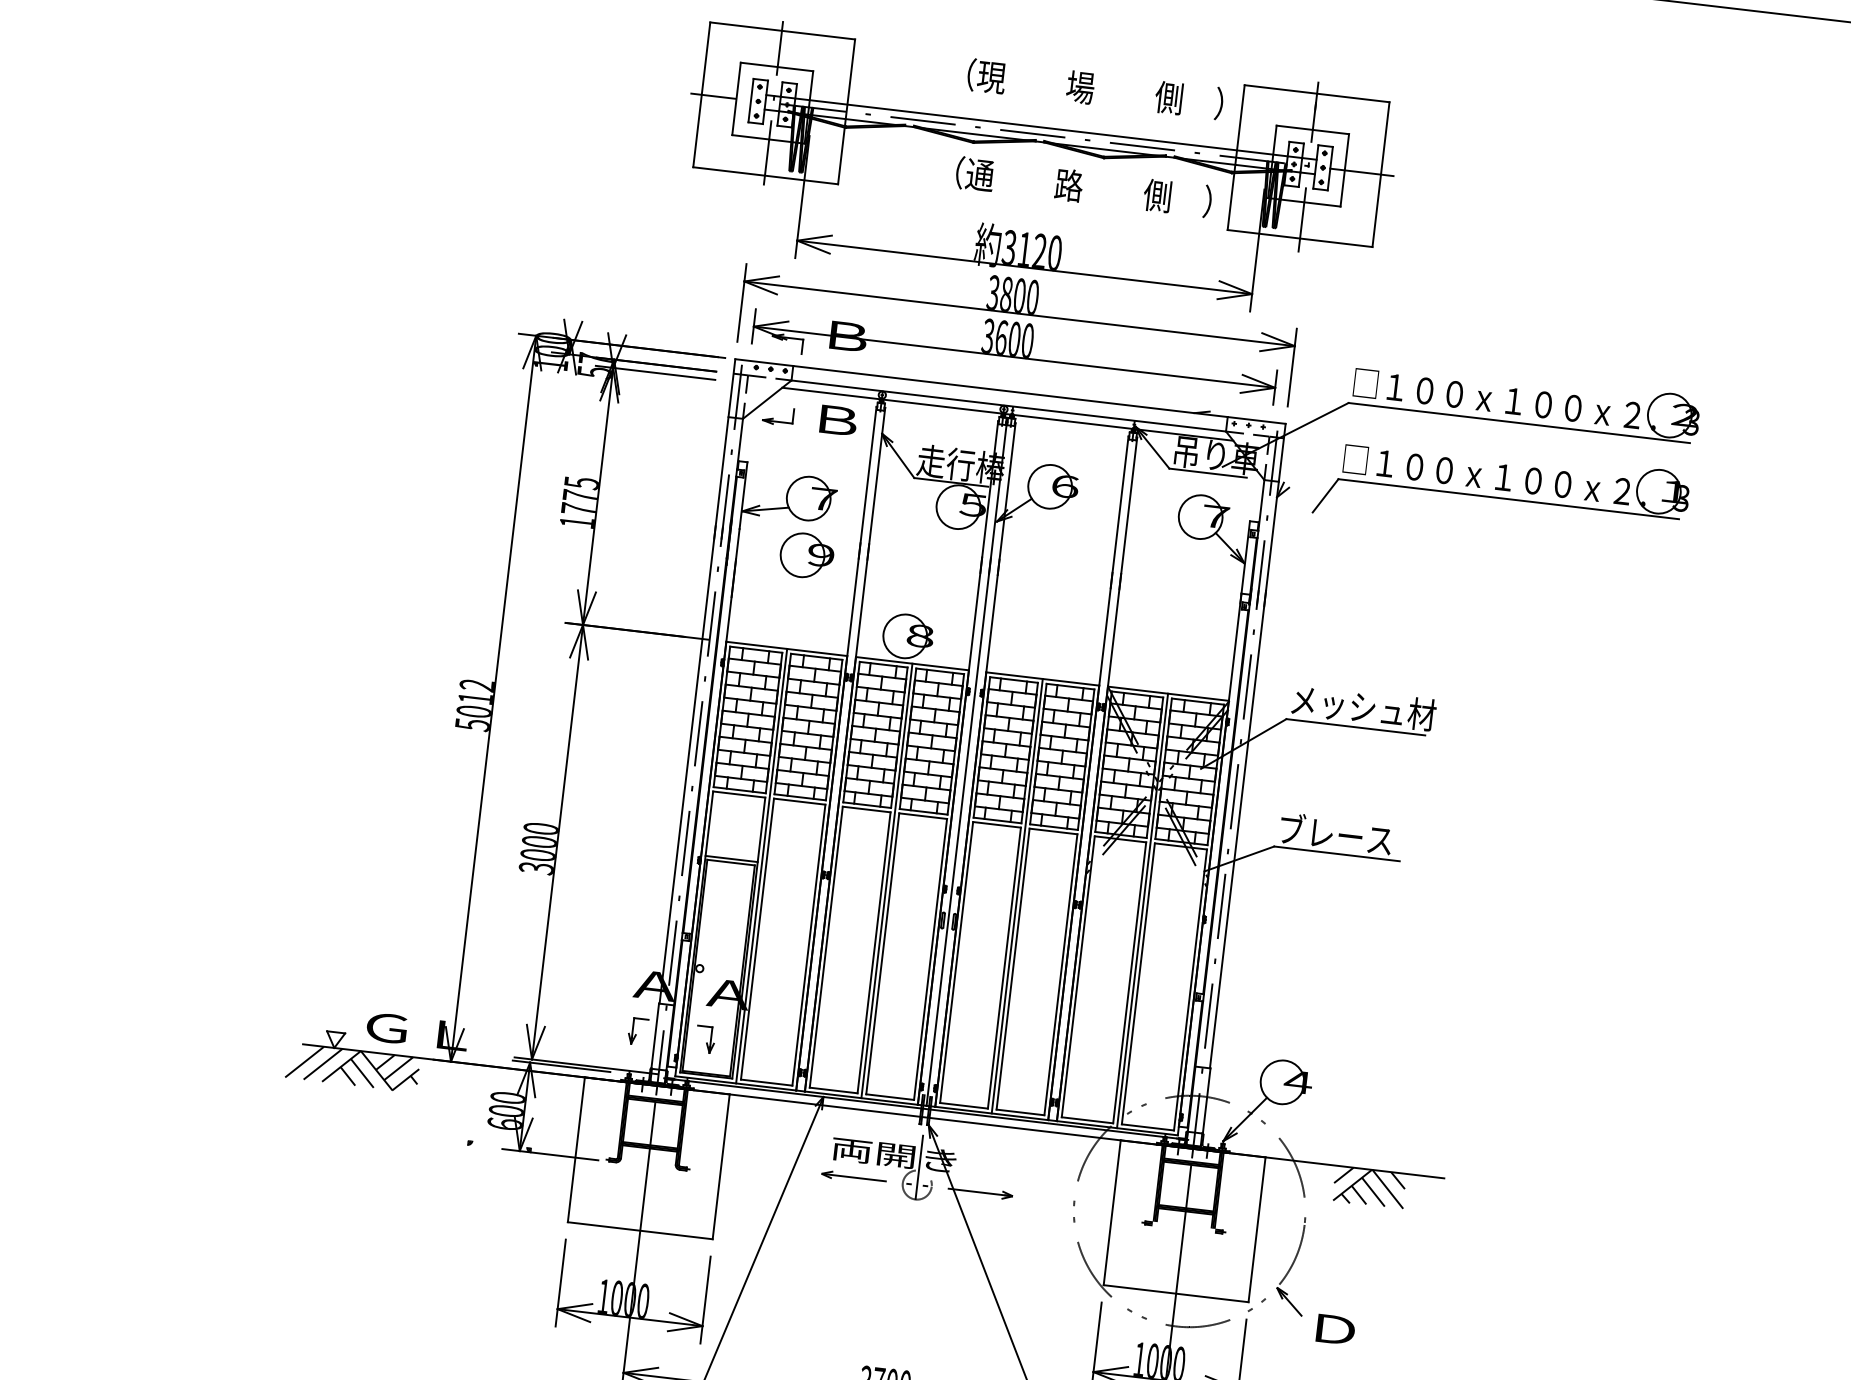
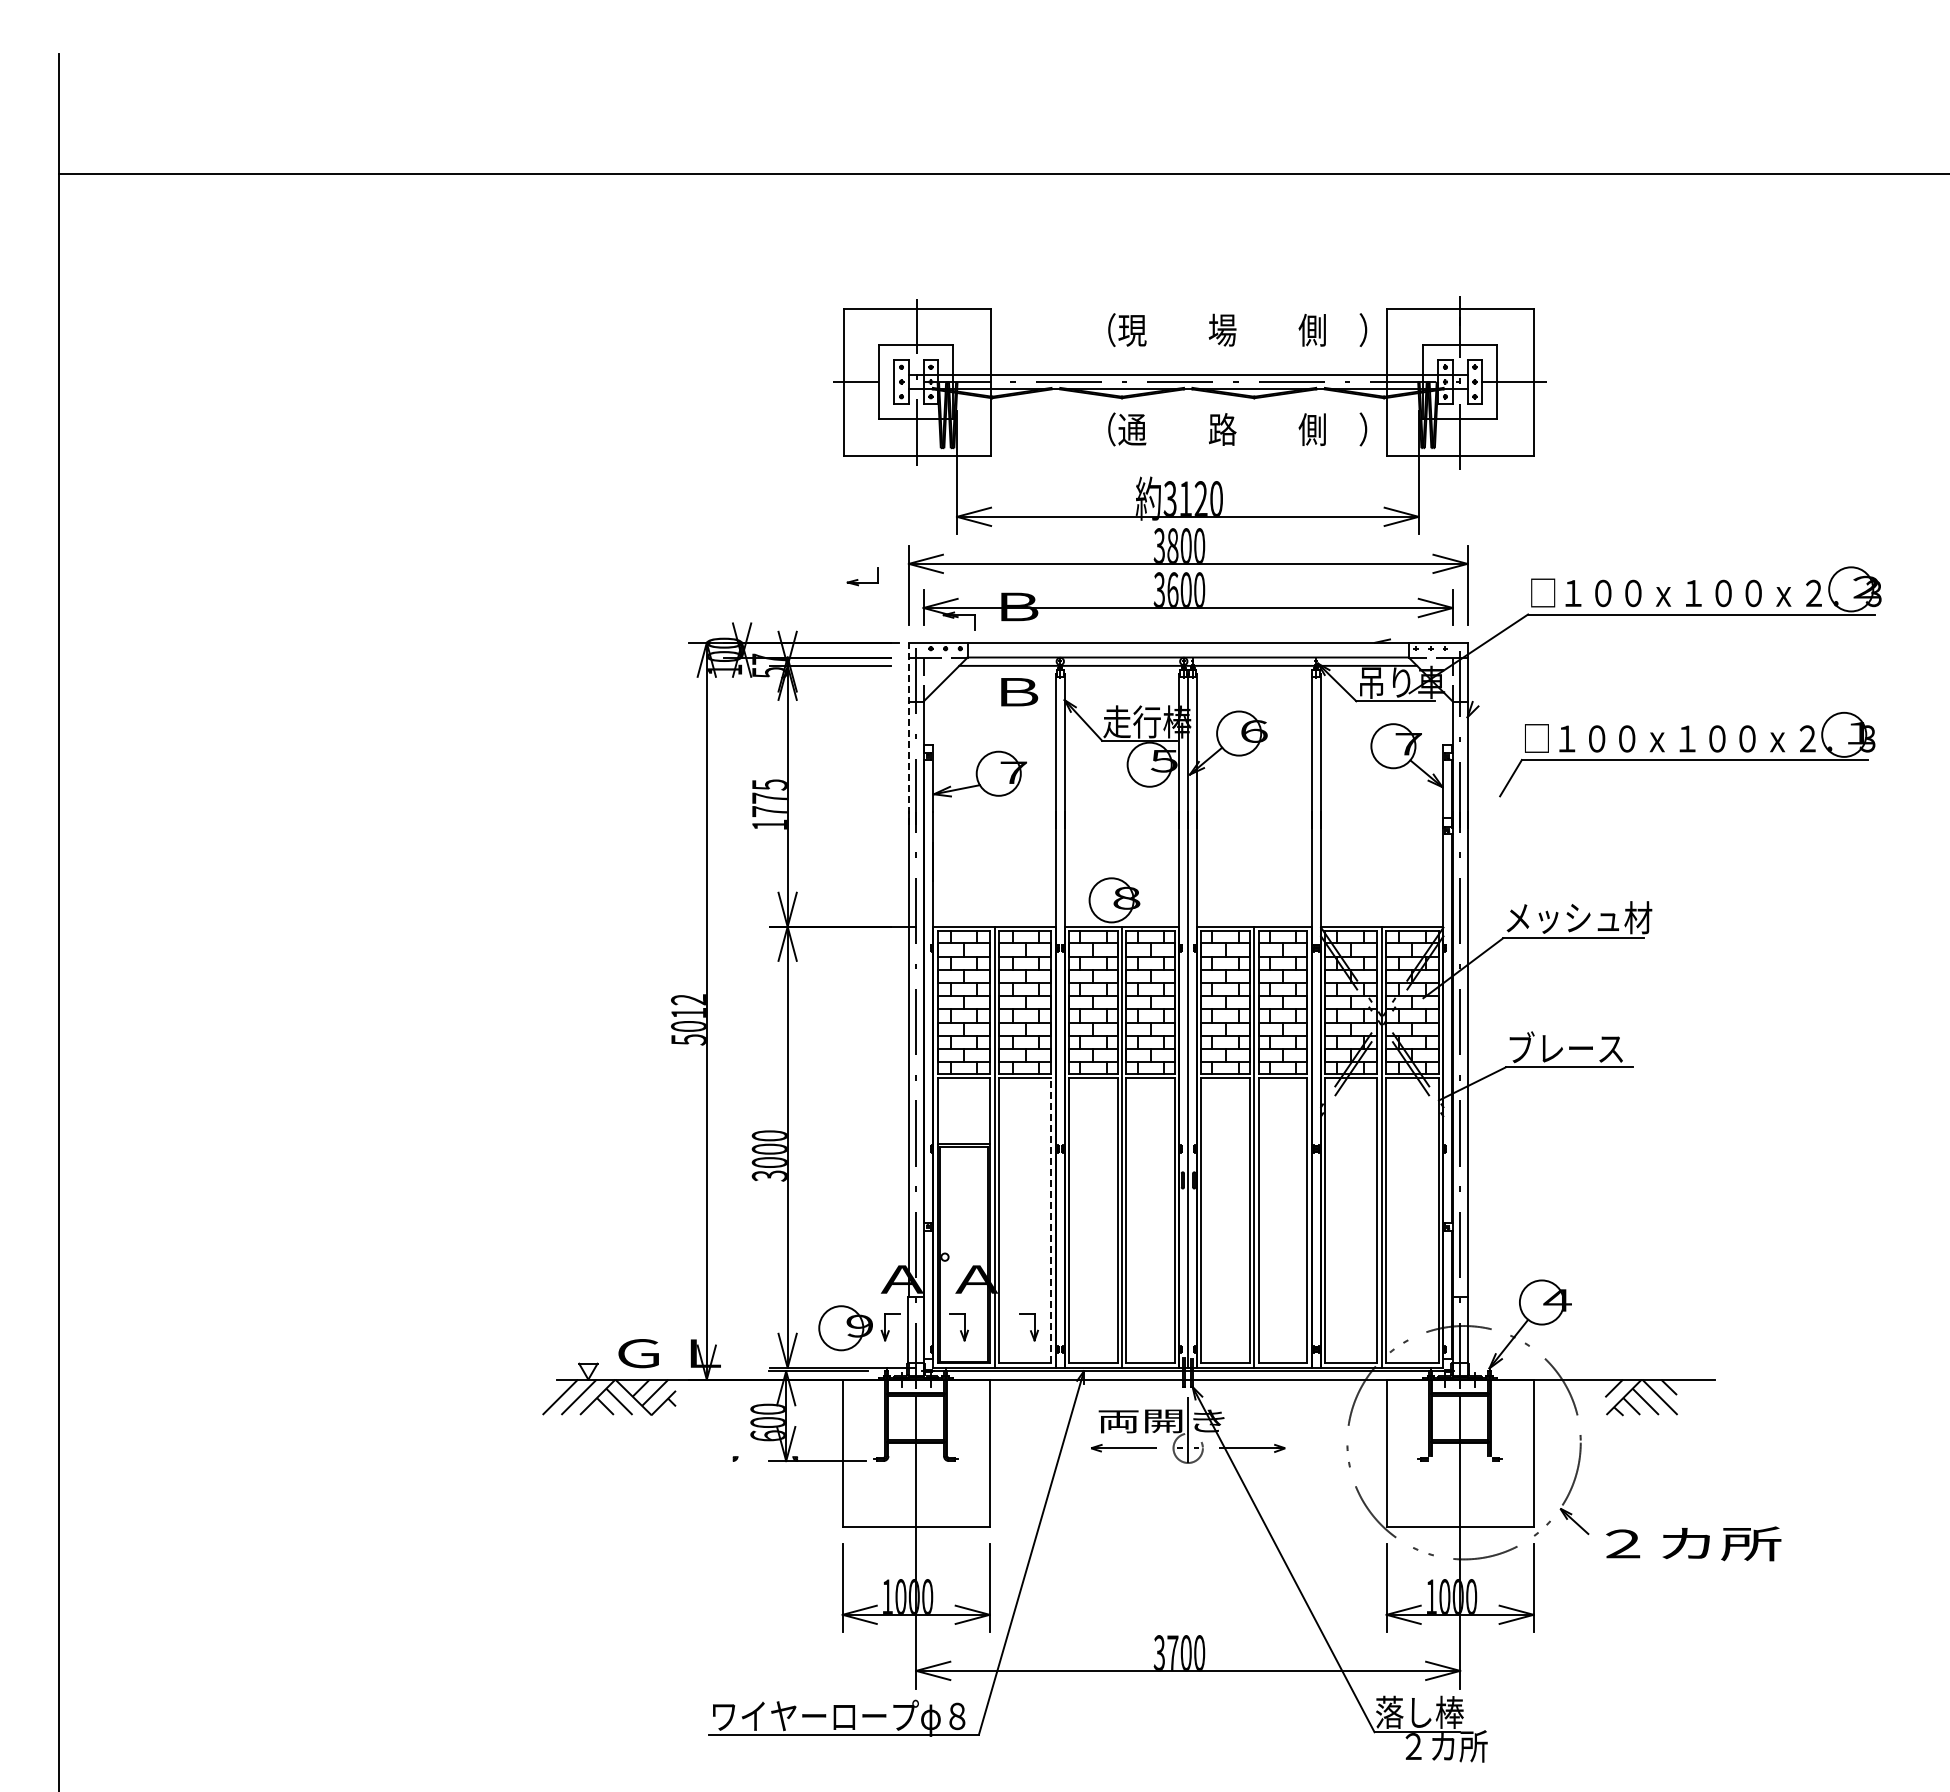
part: (778, 415) -> (862, 576), moved
line: (724, 448) -> (908, 733), solid -> dashed
part: (1502, 492) -> (1687, 754), moved
part: (806, 556) -> (845, 1328), moved
line: (808, 944) -> (1051, 1220), solid -> dashed
part: (773, 1047) -> (1028, 1327), added
text: (1404, 1337) -> (1693, 1543), Ｄ -> ２カ所

